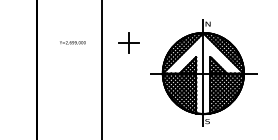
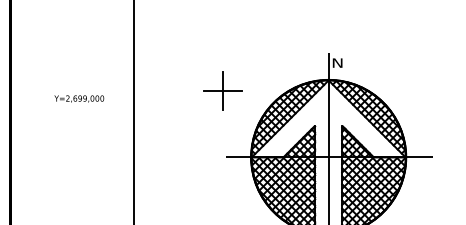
part: (128, 42) -> (221, 90), moved

